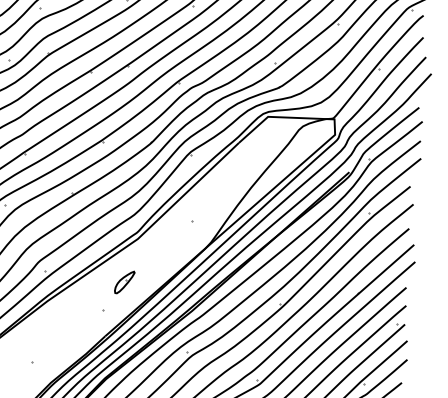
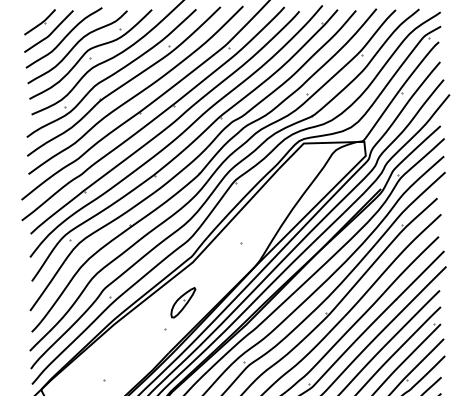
part: (124, 282) -> (183, 302), size x1.43

